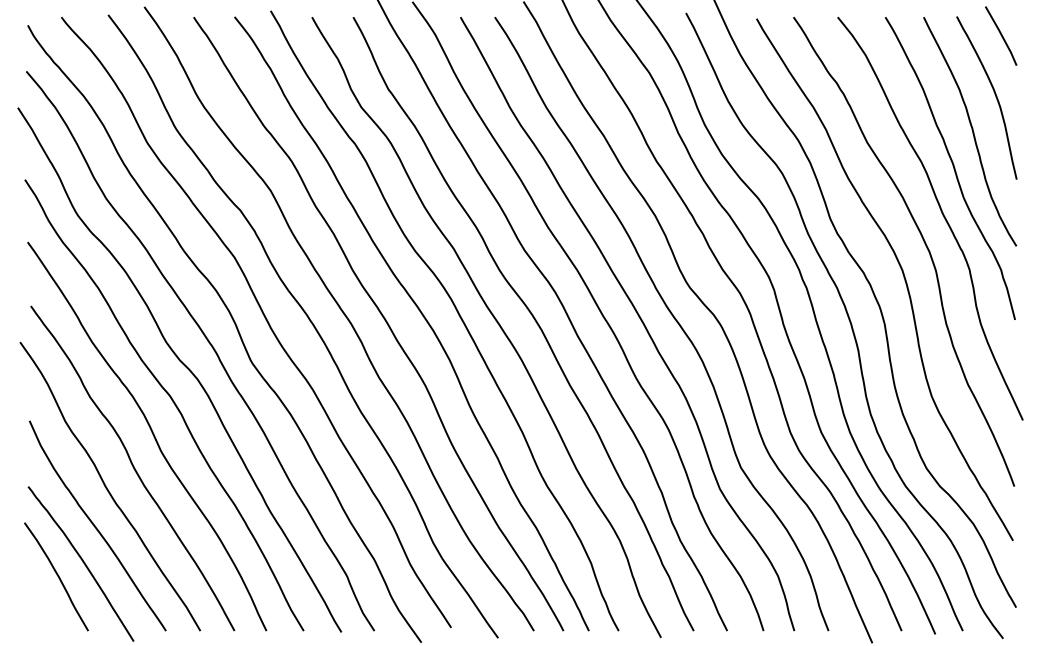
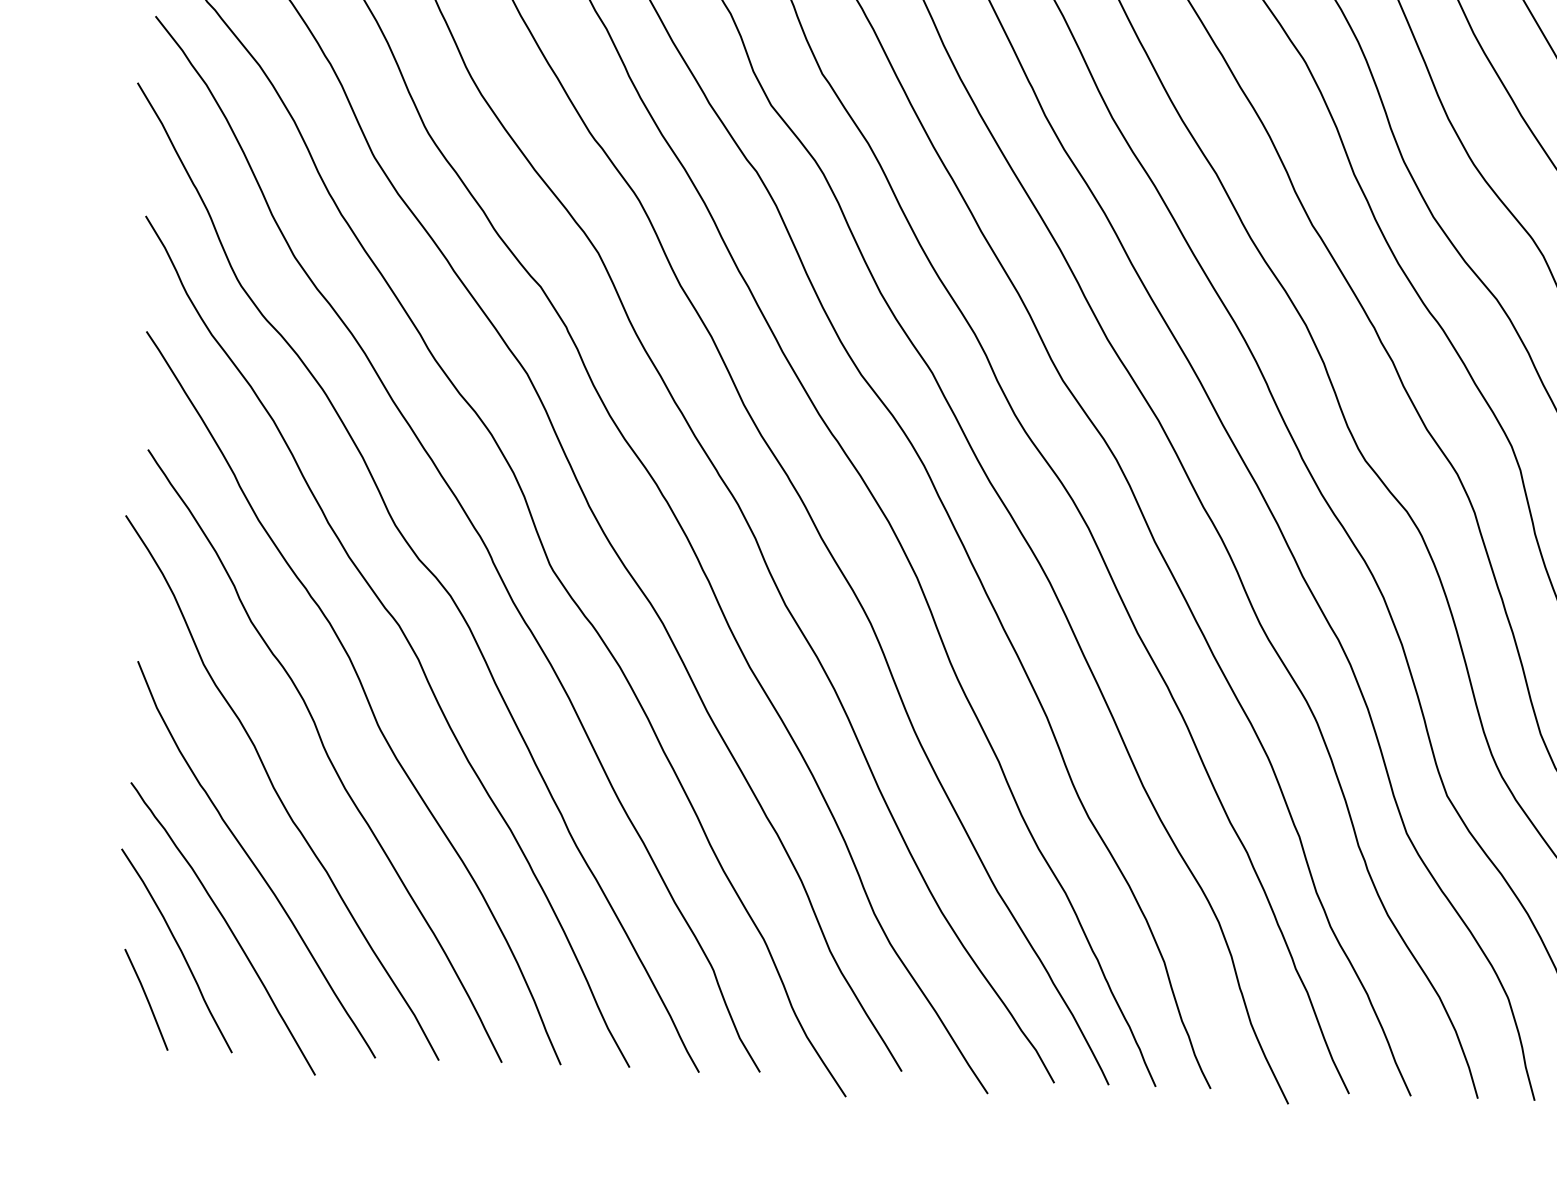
line: (40, 603) -> (145, 998), added

